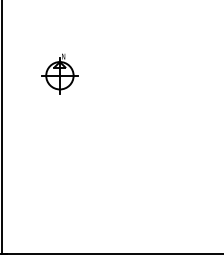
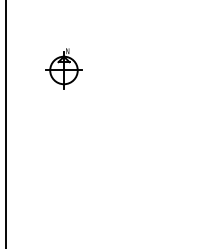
part: (59, 73) -> (63, 68), moved

